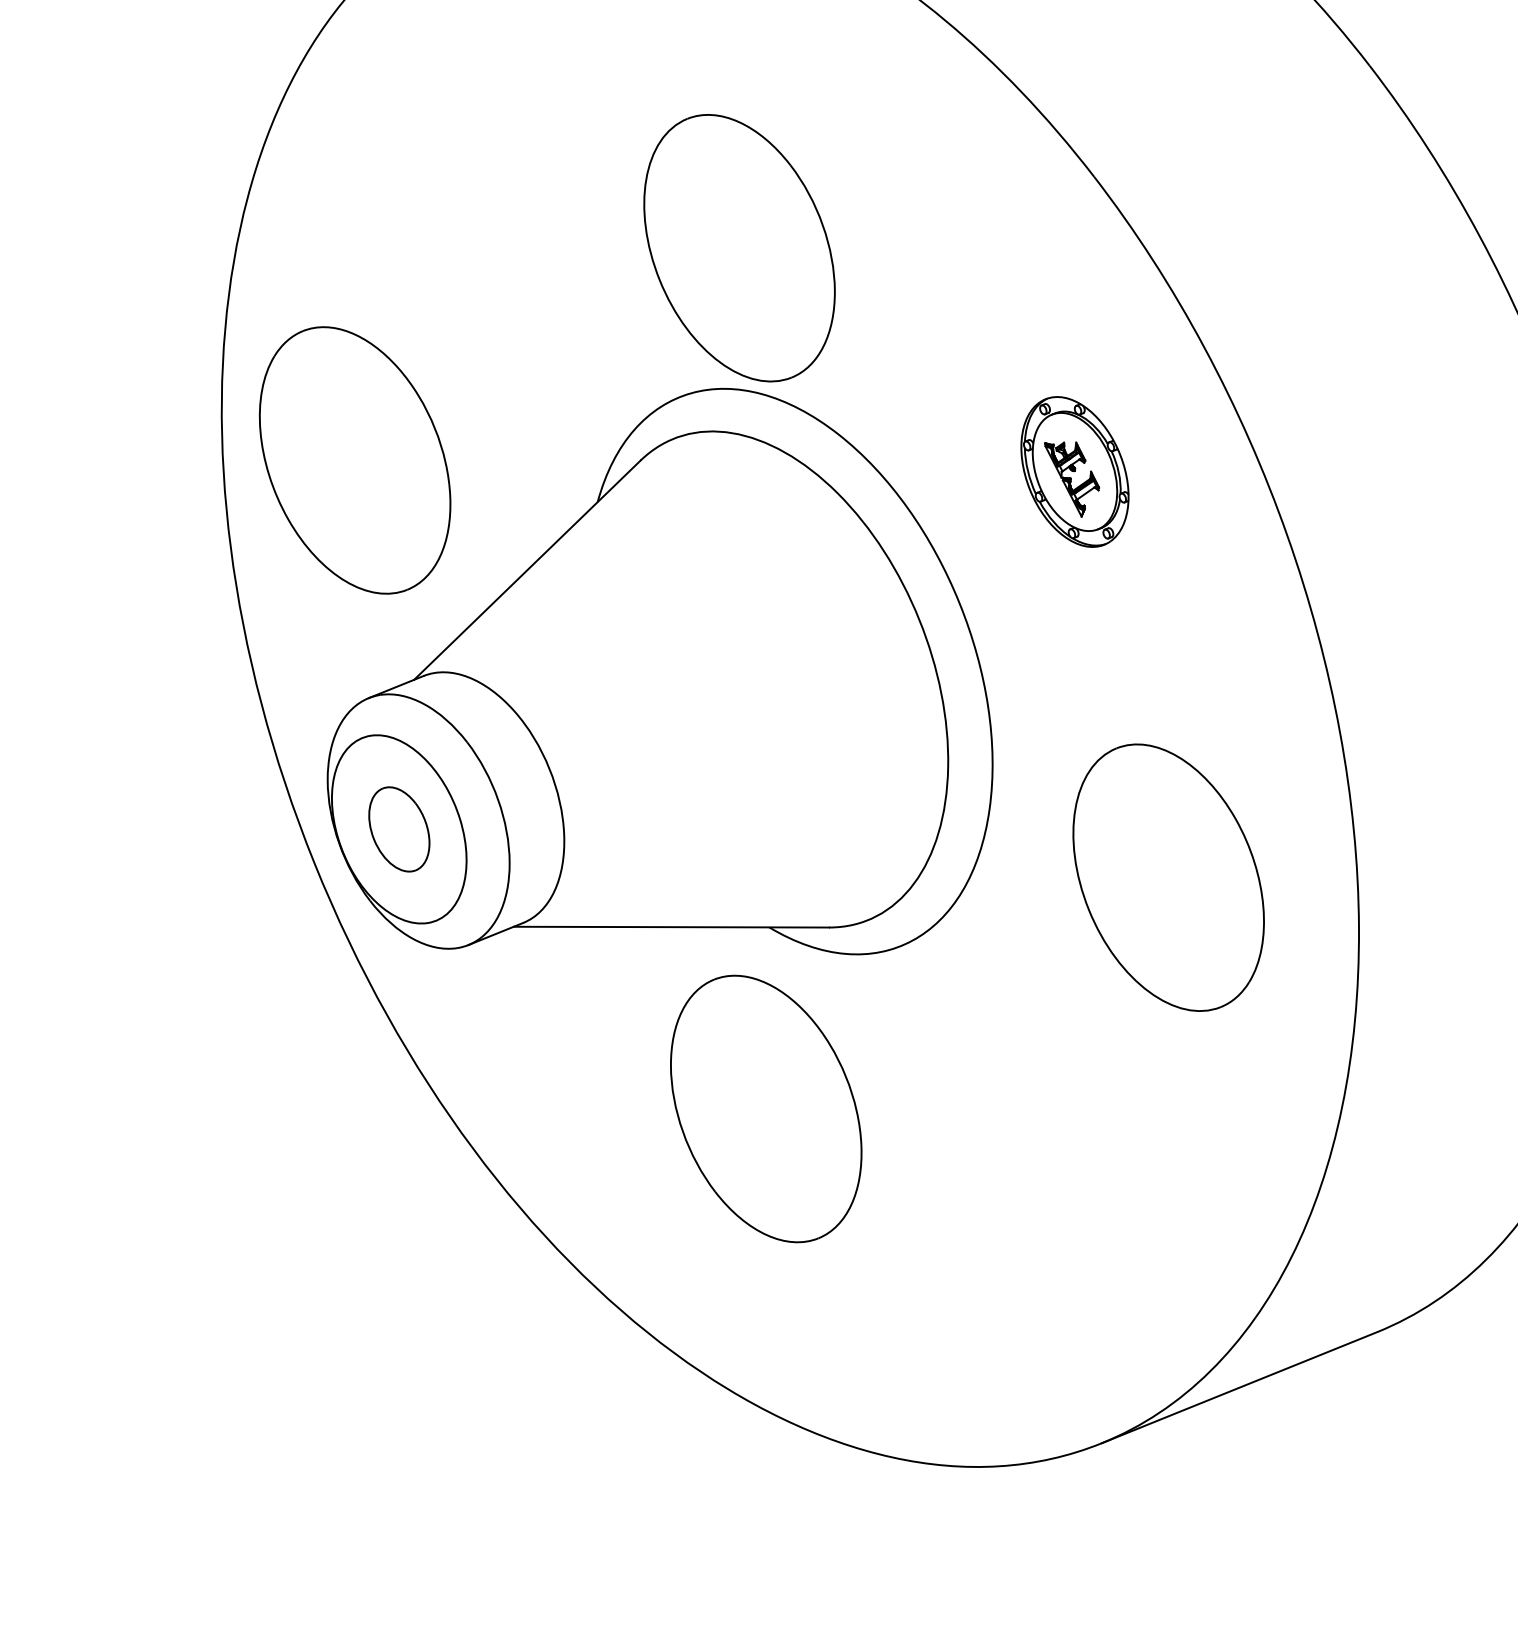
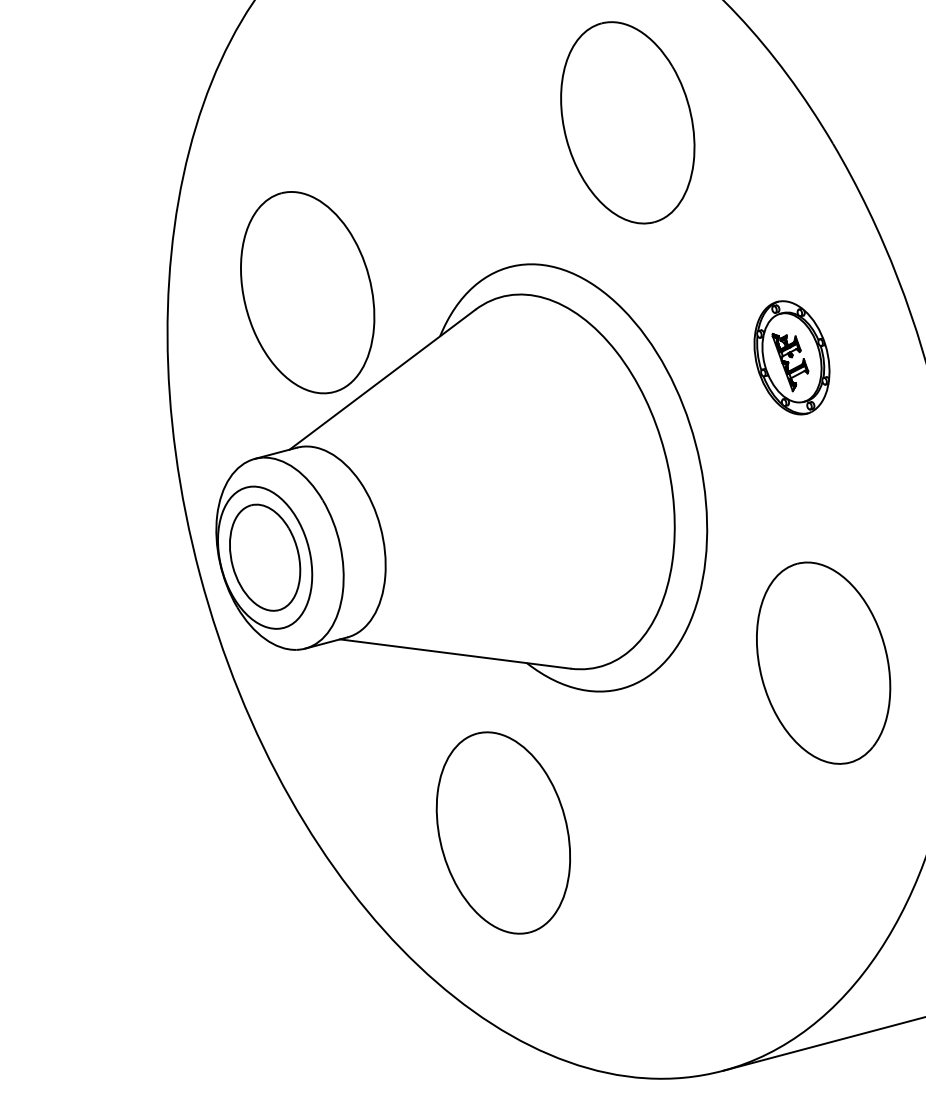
part: (739, 248) -> (627, 123), moved
part: (354, 460) -> (307, 292), moved
part: (399, 829) -> (265, 557), size x1.67
part: (766, 1108) -> (503, 832), moved

